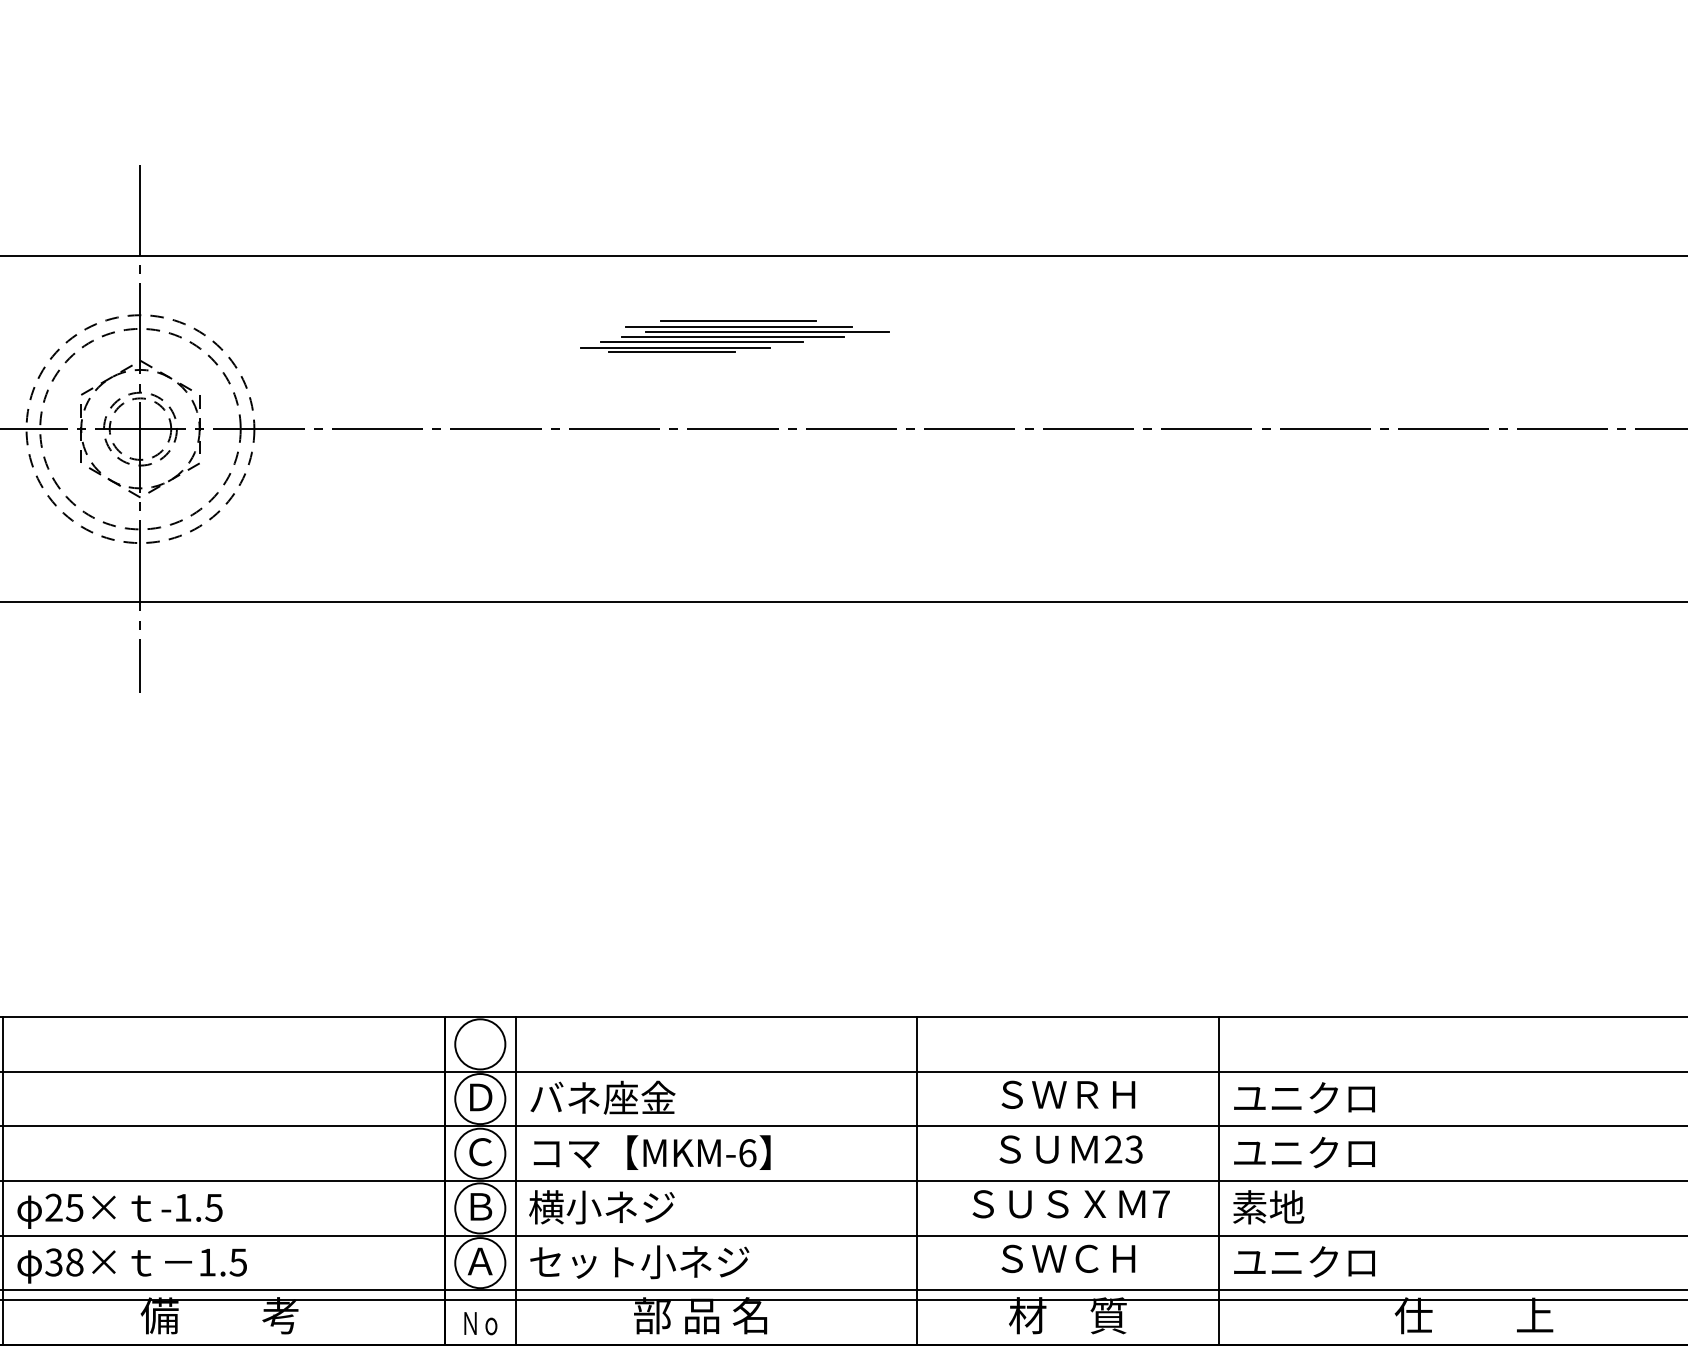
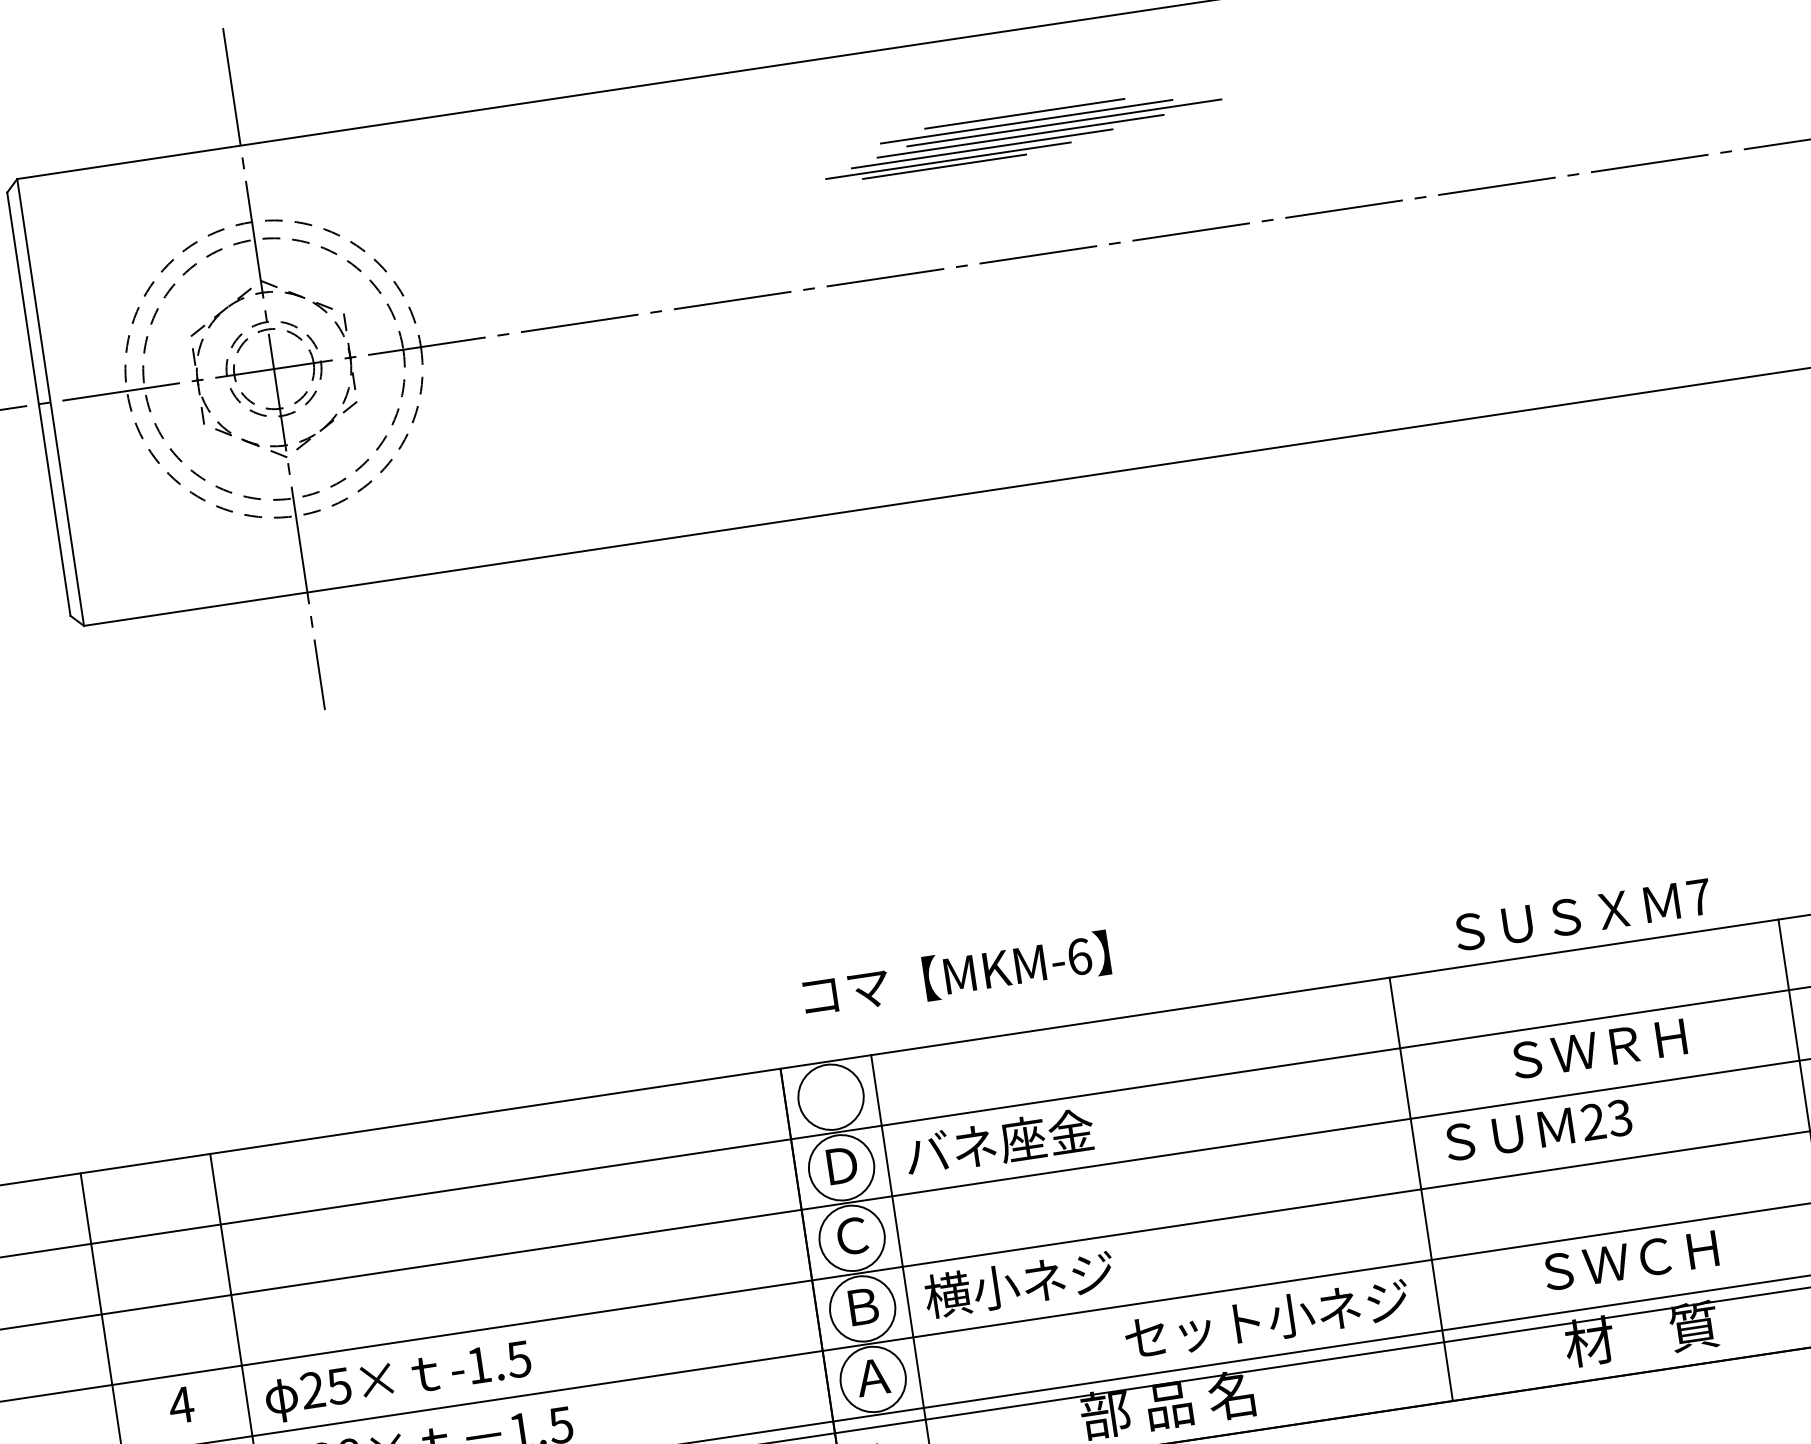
text: (1070, 1149) -> (1537, 1130), moved
text: (651, 1152) -> (955, 974), moved
text: (1070, 1204) -> (1582, 915), moved
text: (639, 1262) -> (1266, 1319), moved

